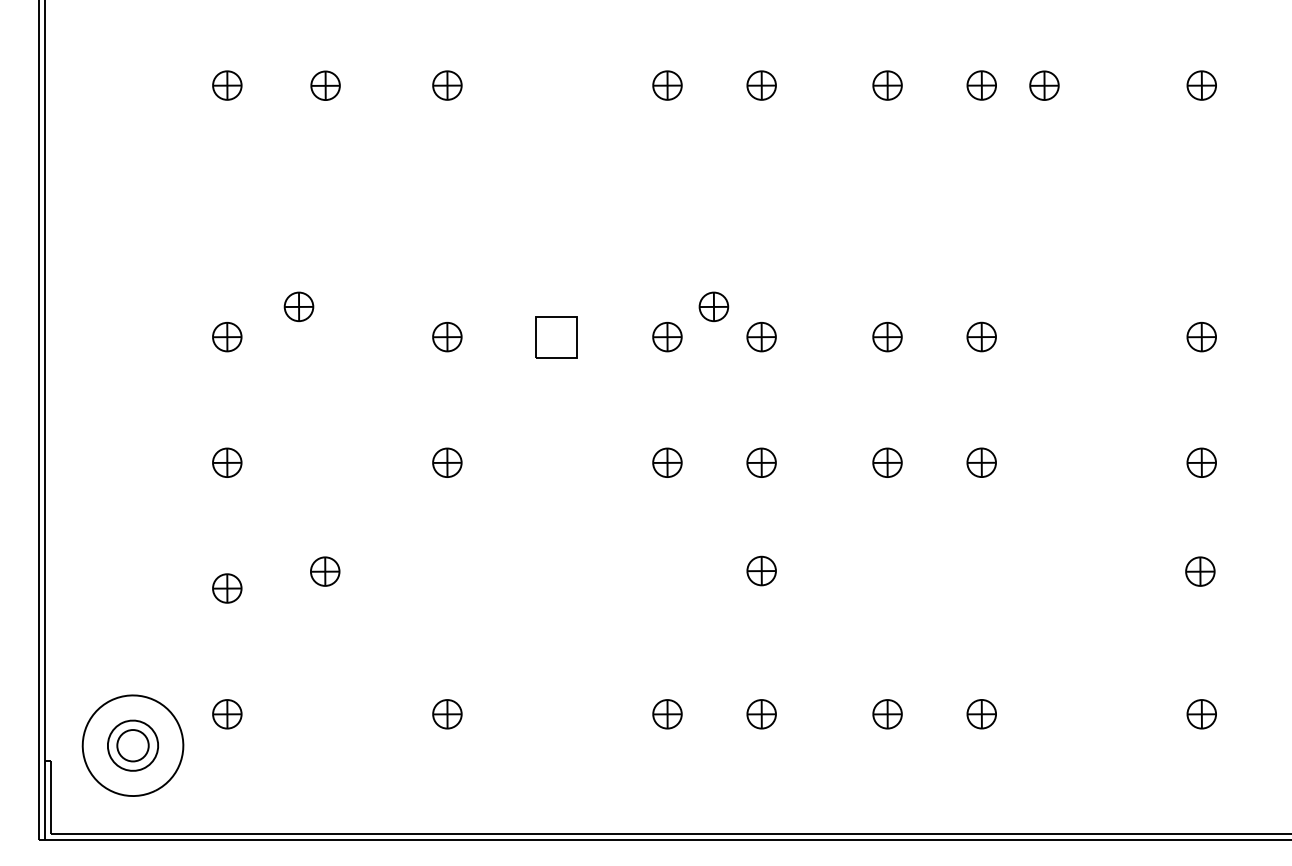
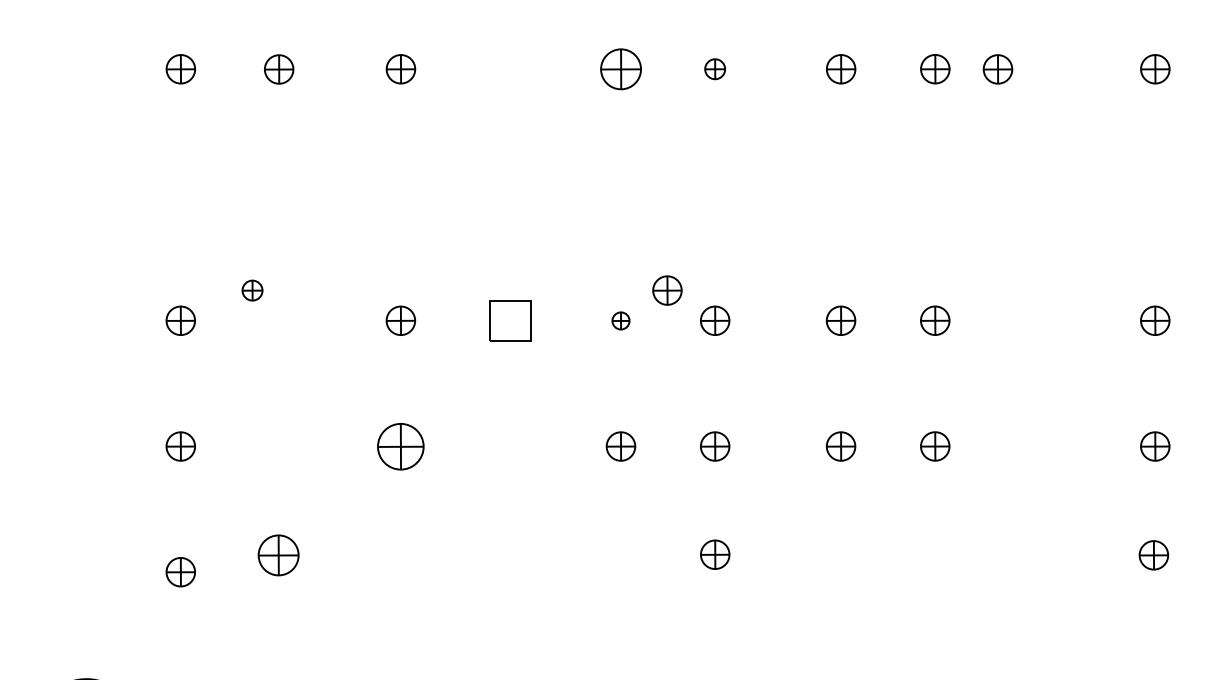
part: (667, 85) -> (621, 69), size x1.4
part: (761, 85) -> (715, 69), size x0.7
part: (298, 306) -> (252, 290), size x0.7
part: (667, 337) -> (621, 321), size x0.6
part: (447, 462) -> (401, 446), size x1.6
part: (325, 571) -> (279, 555), size x1.4

